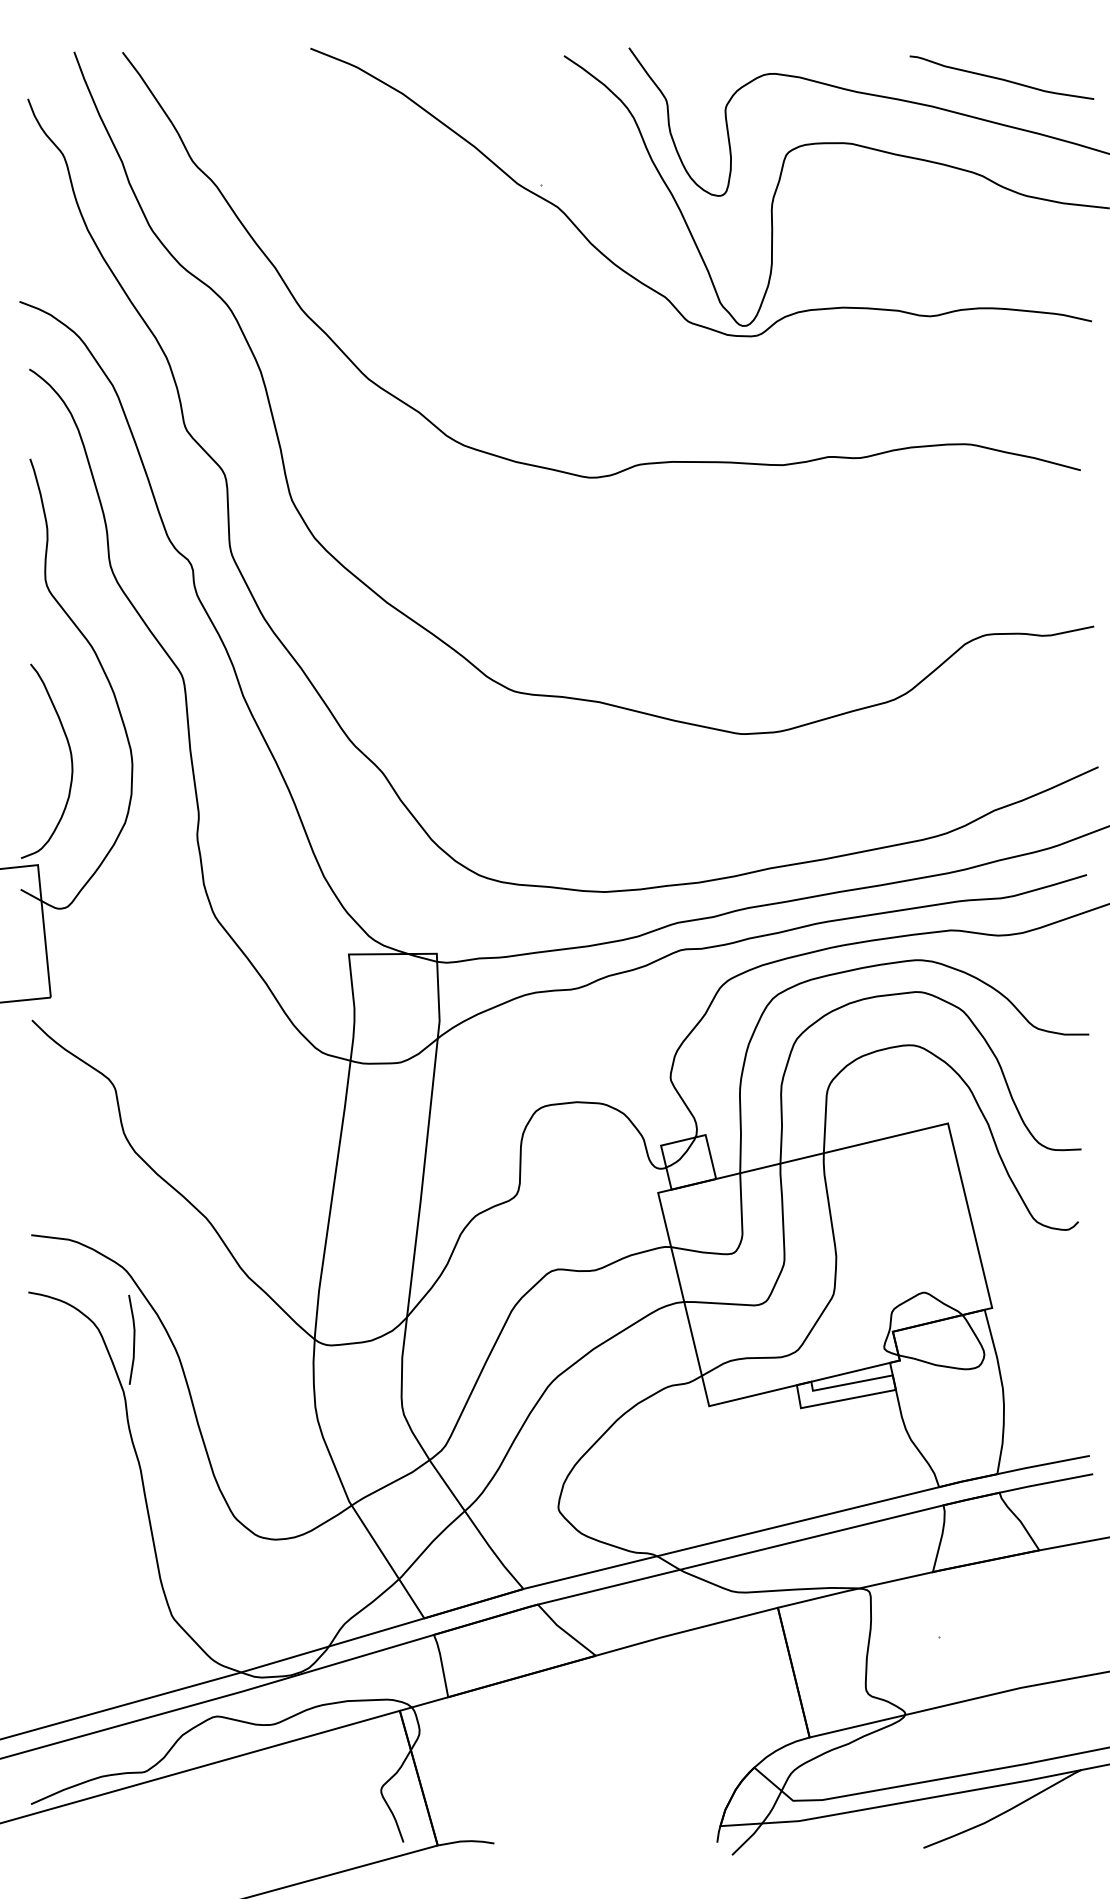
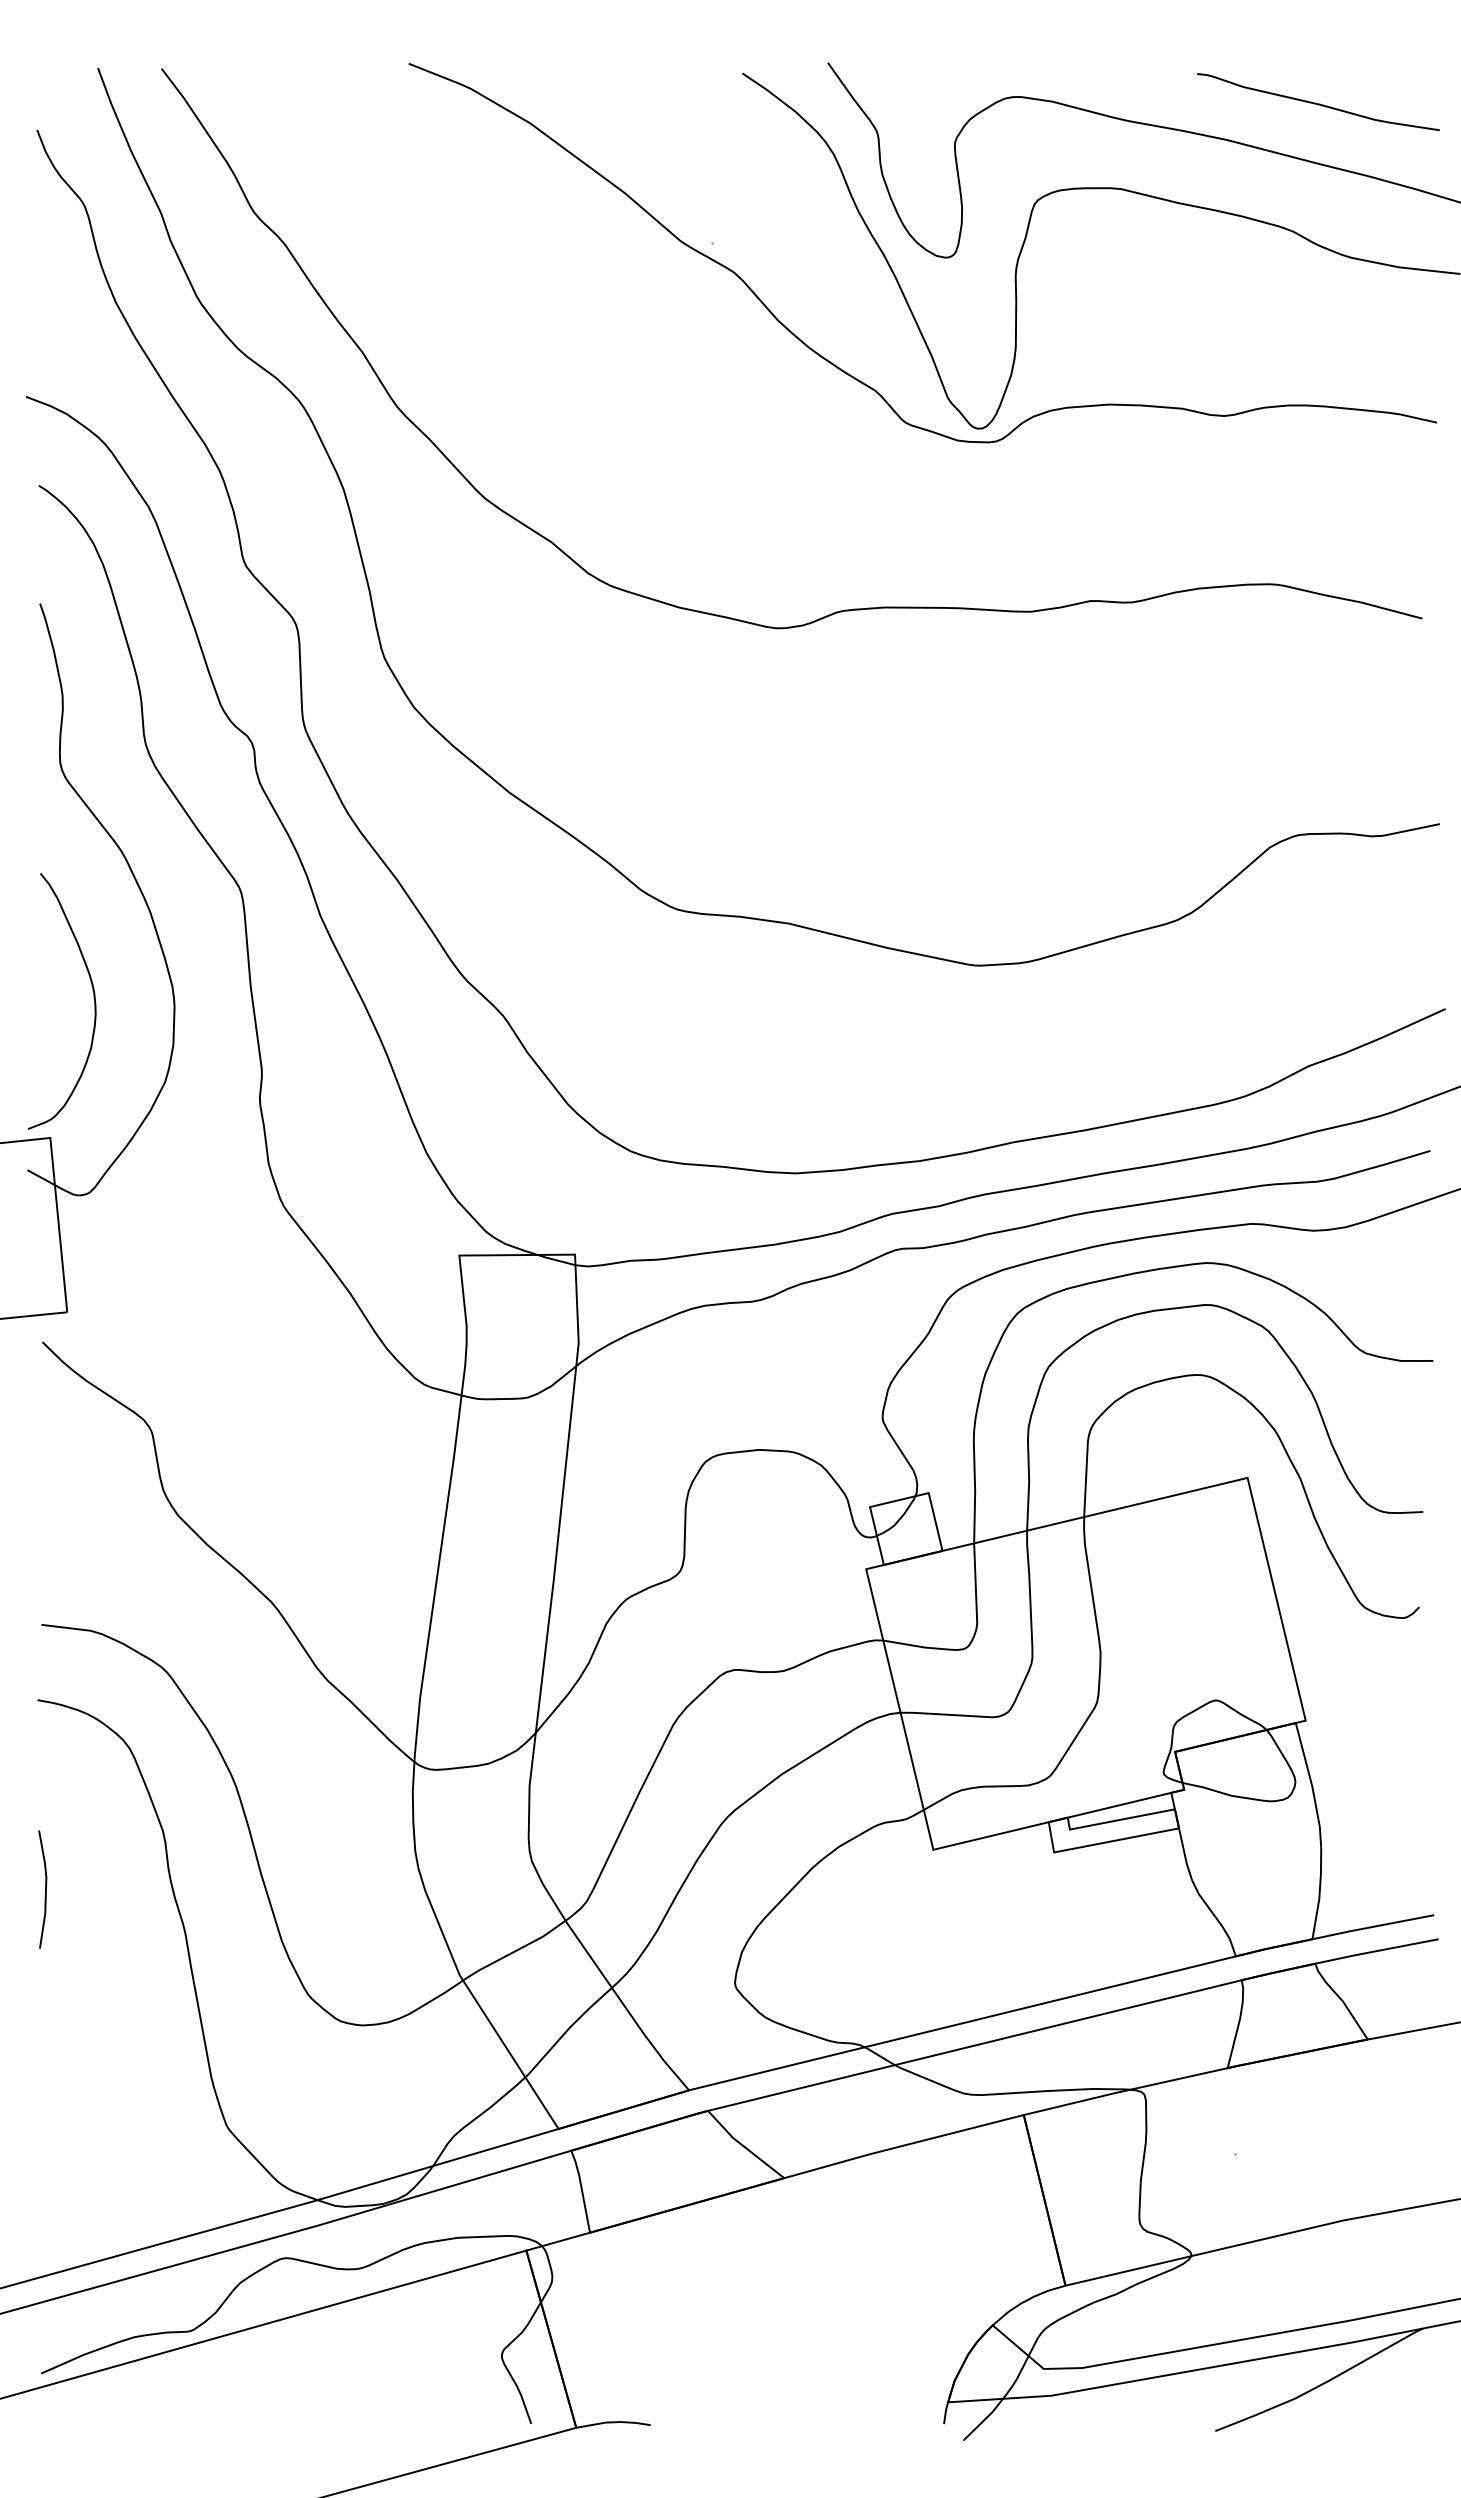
line: (133, 1339) -> (45, 1889), moved

